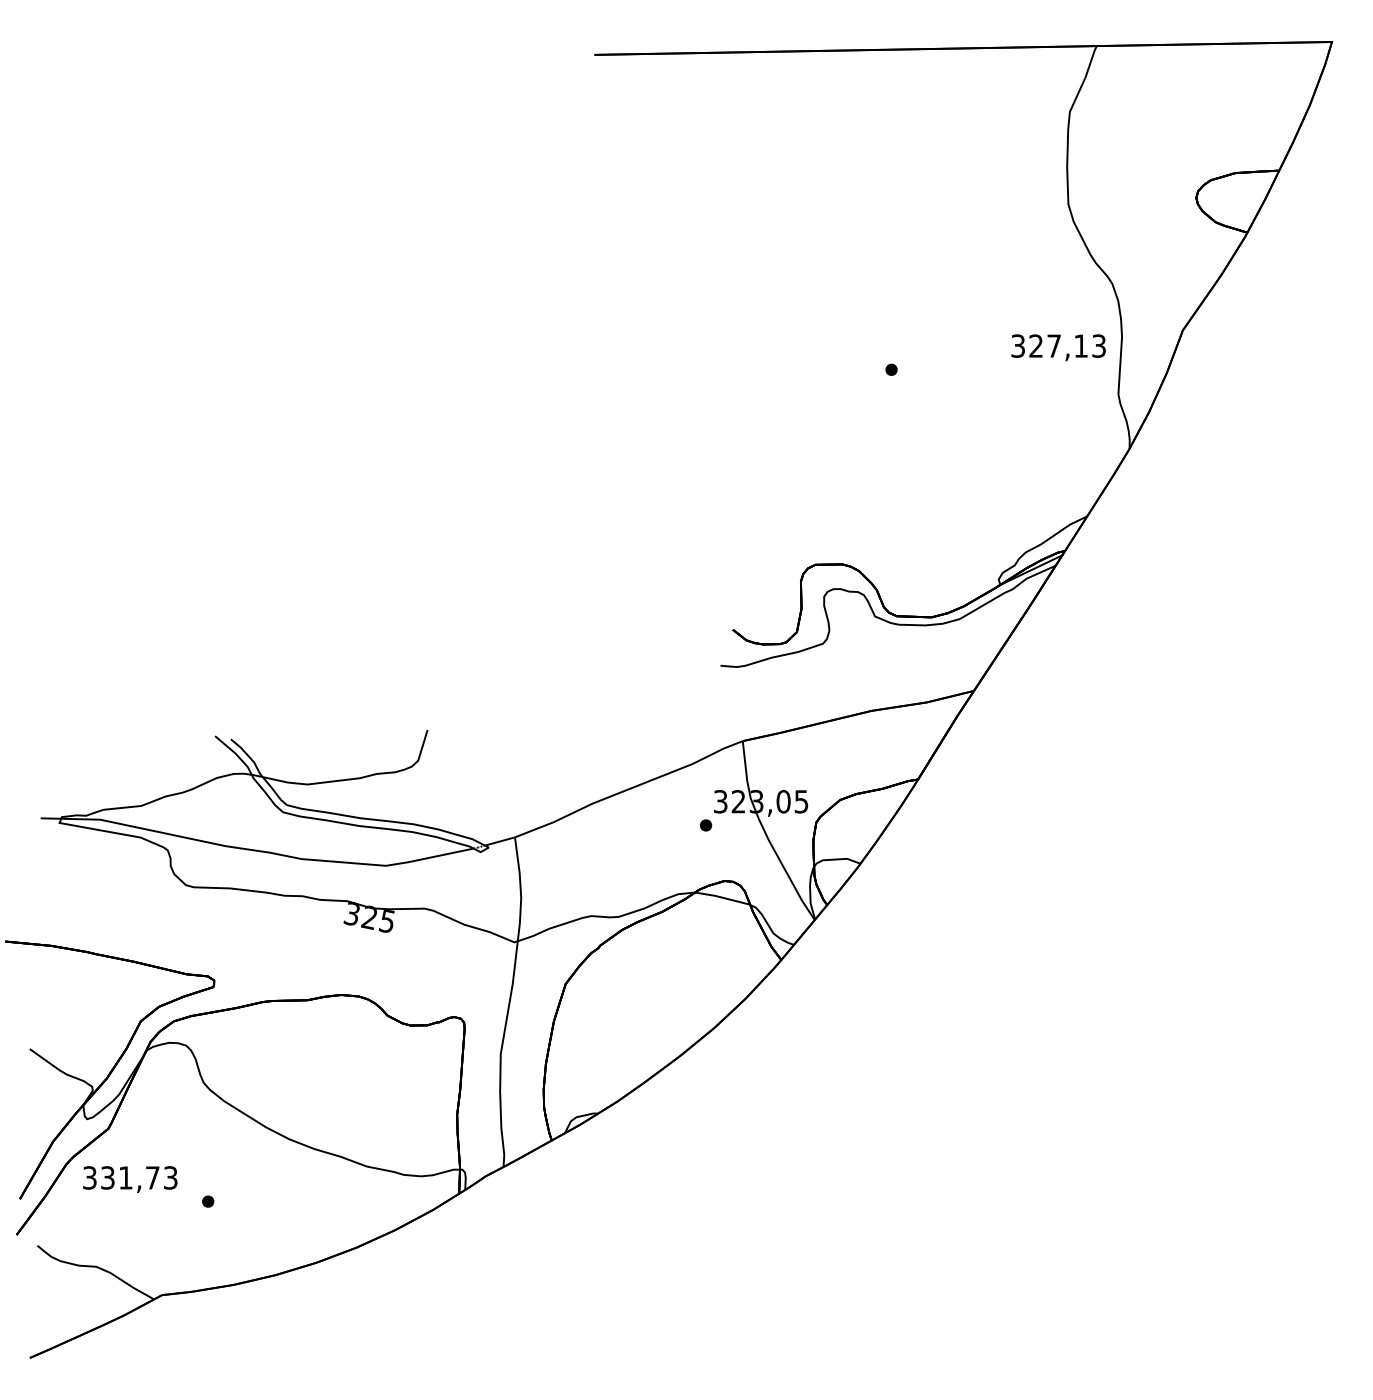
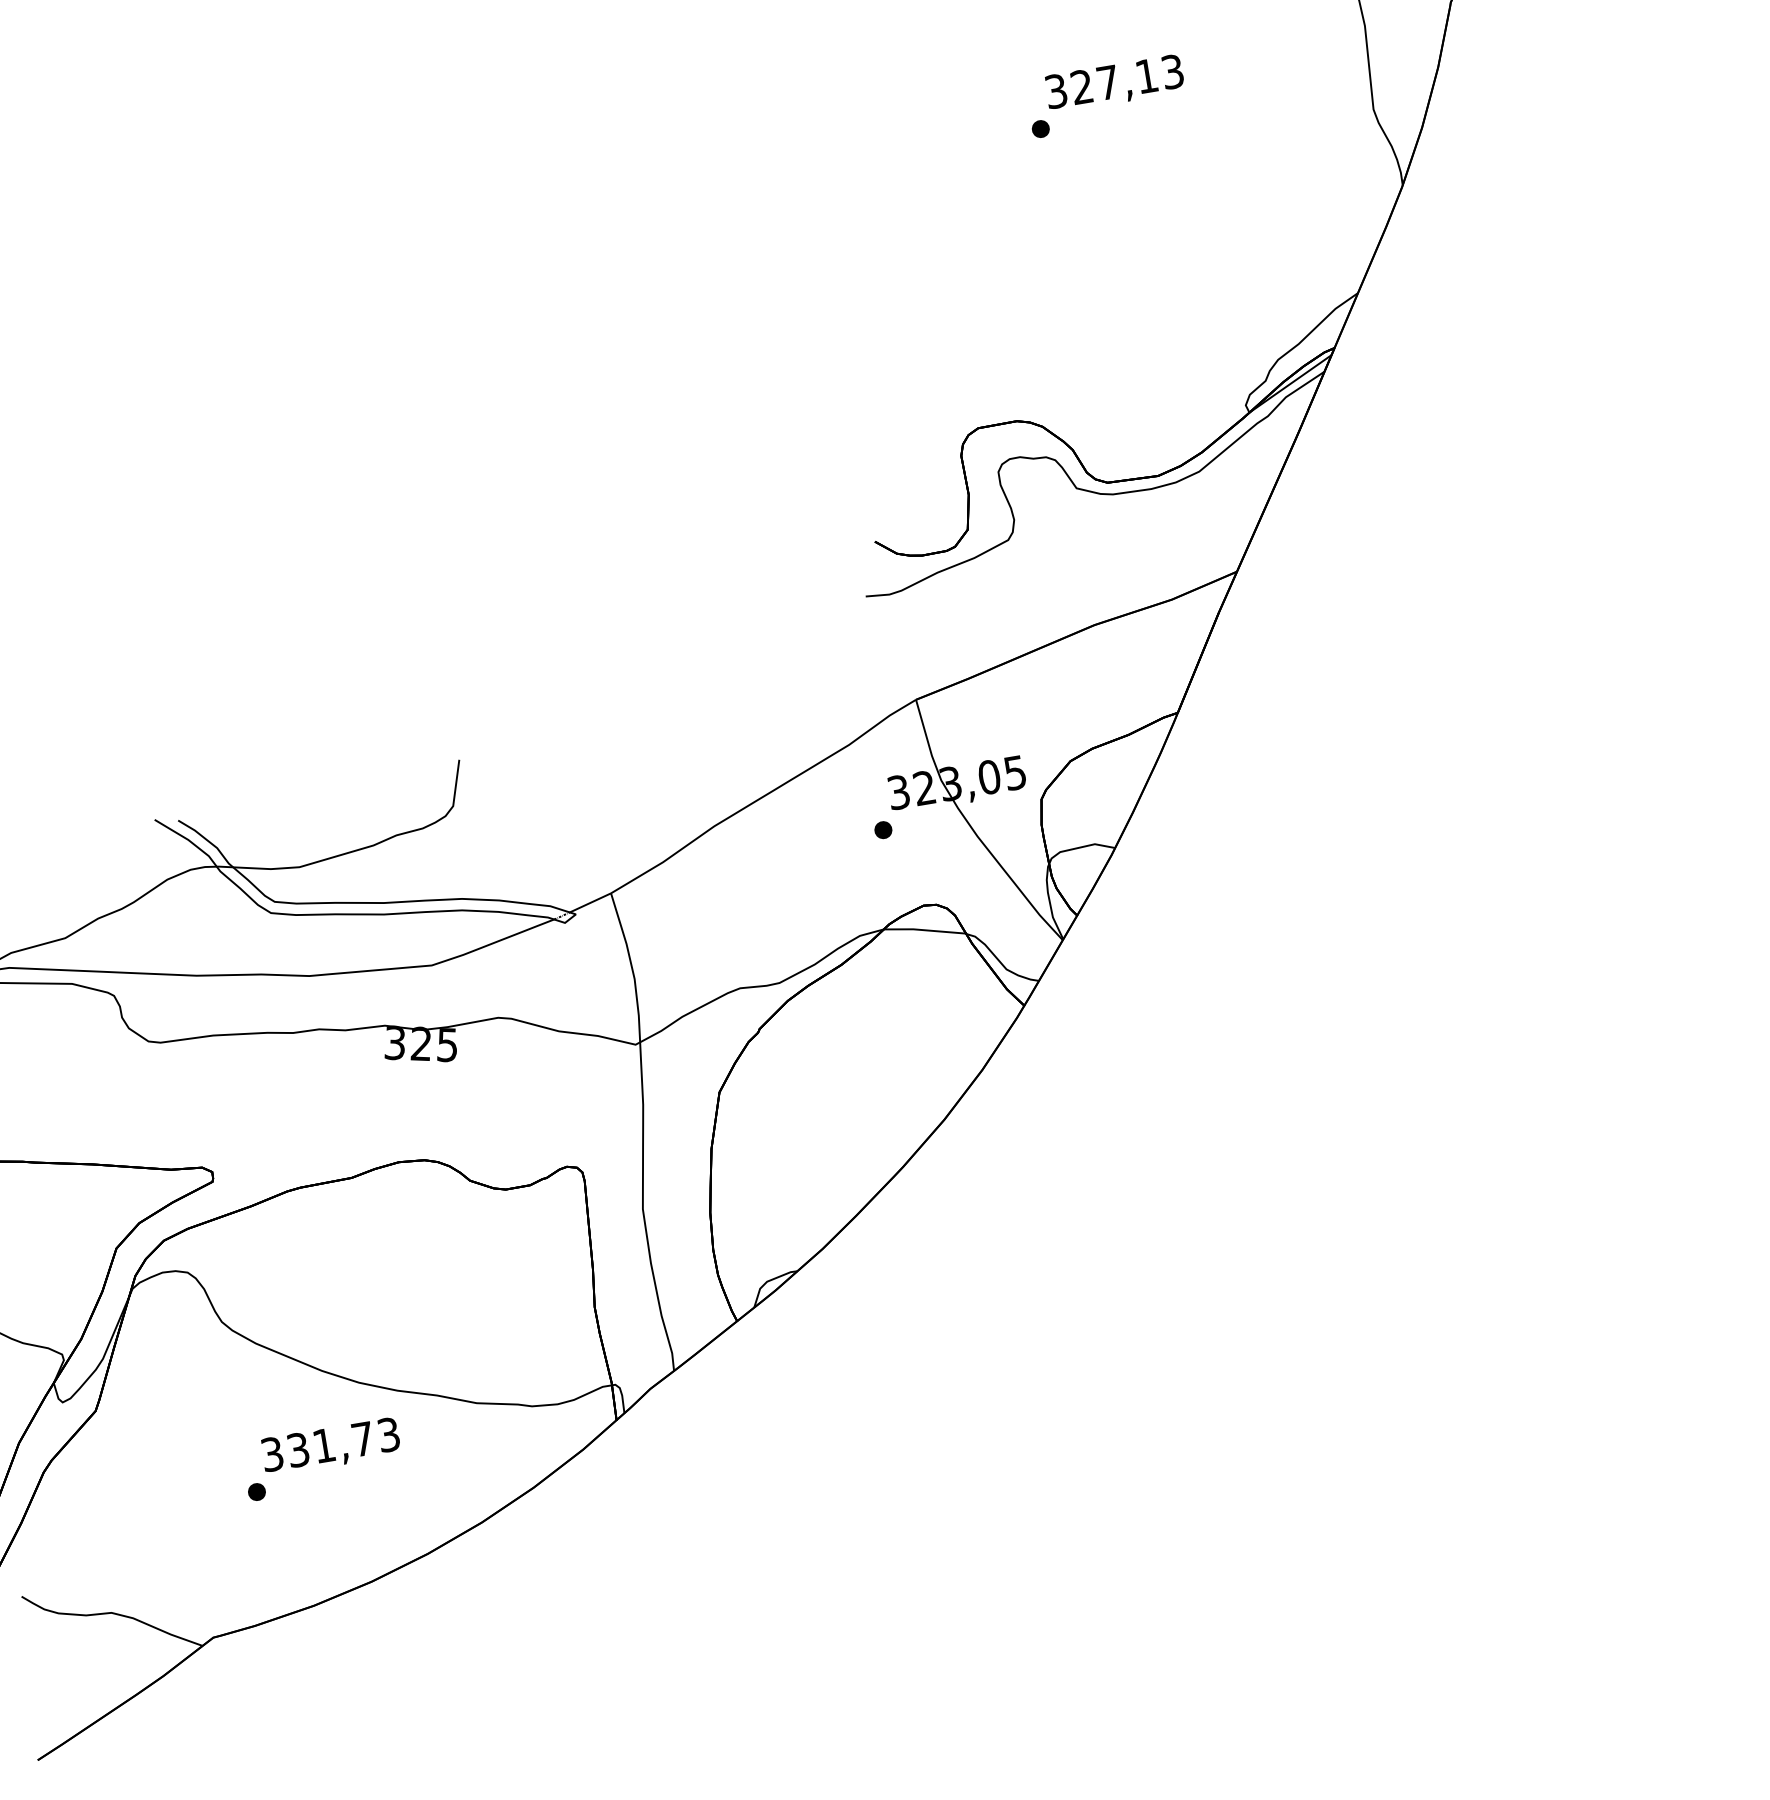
text: (1058, 347) -> (1114, 83), moved
text: (130, 1179) -> (331, 1446), moved

